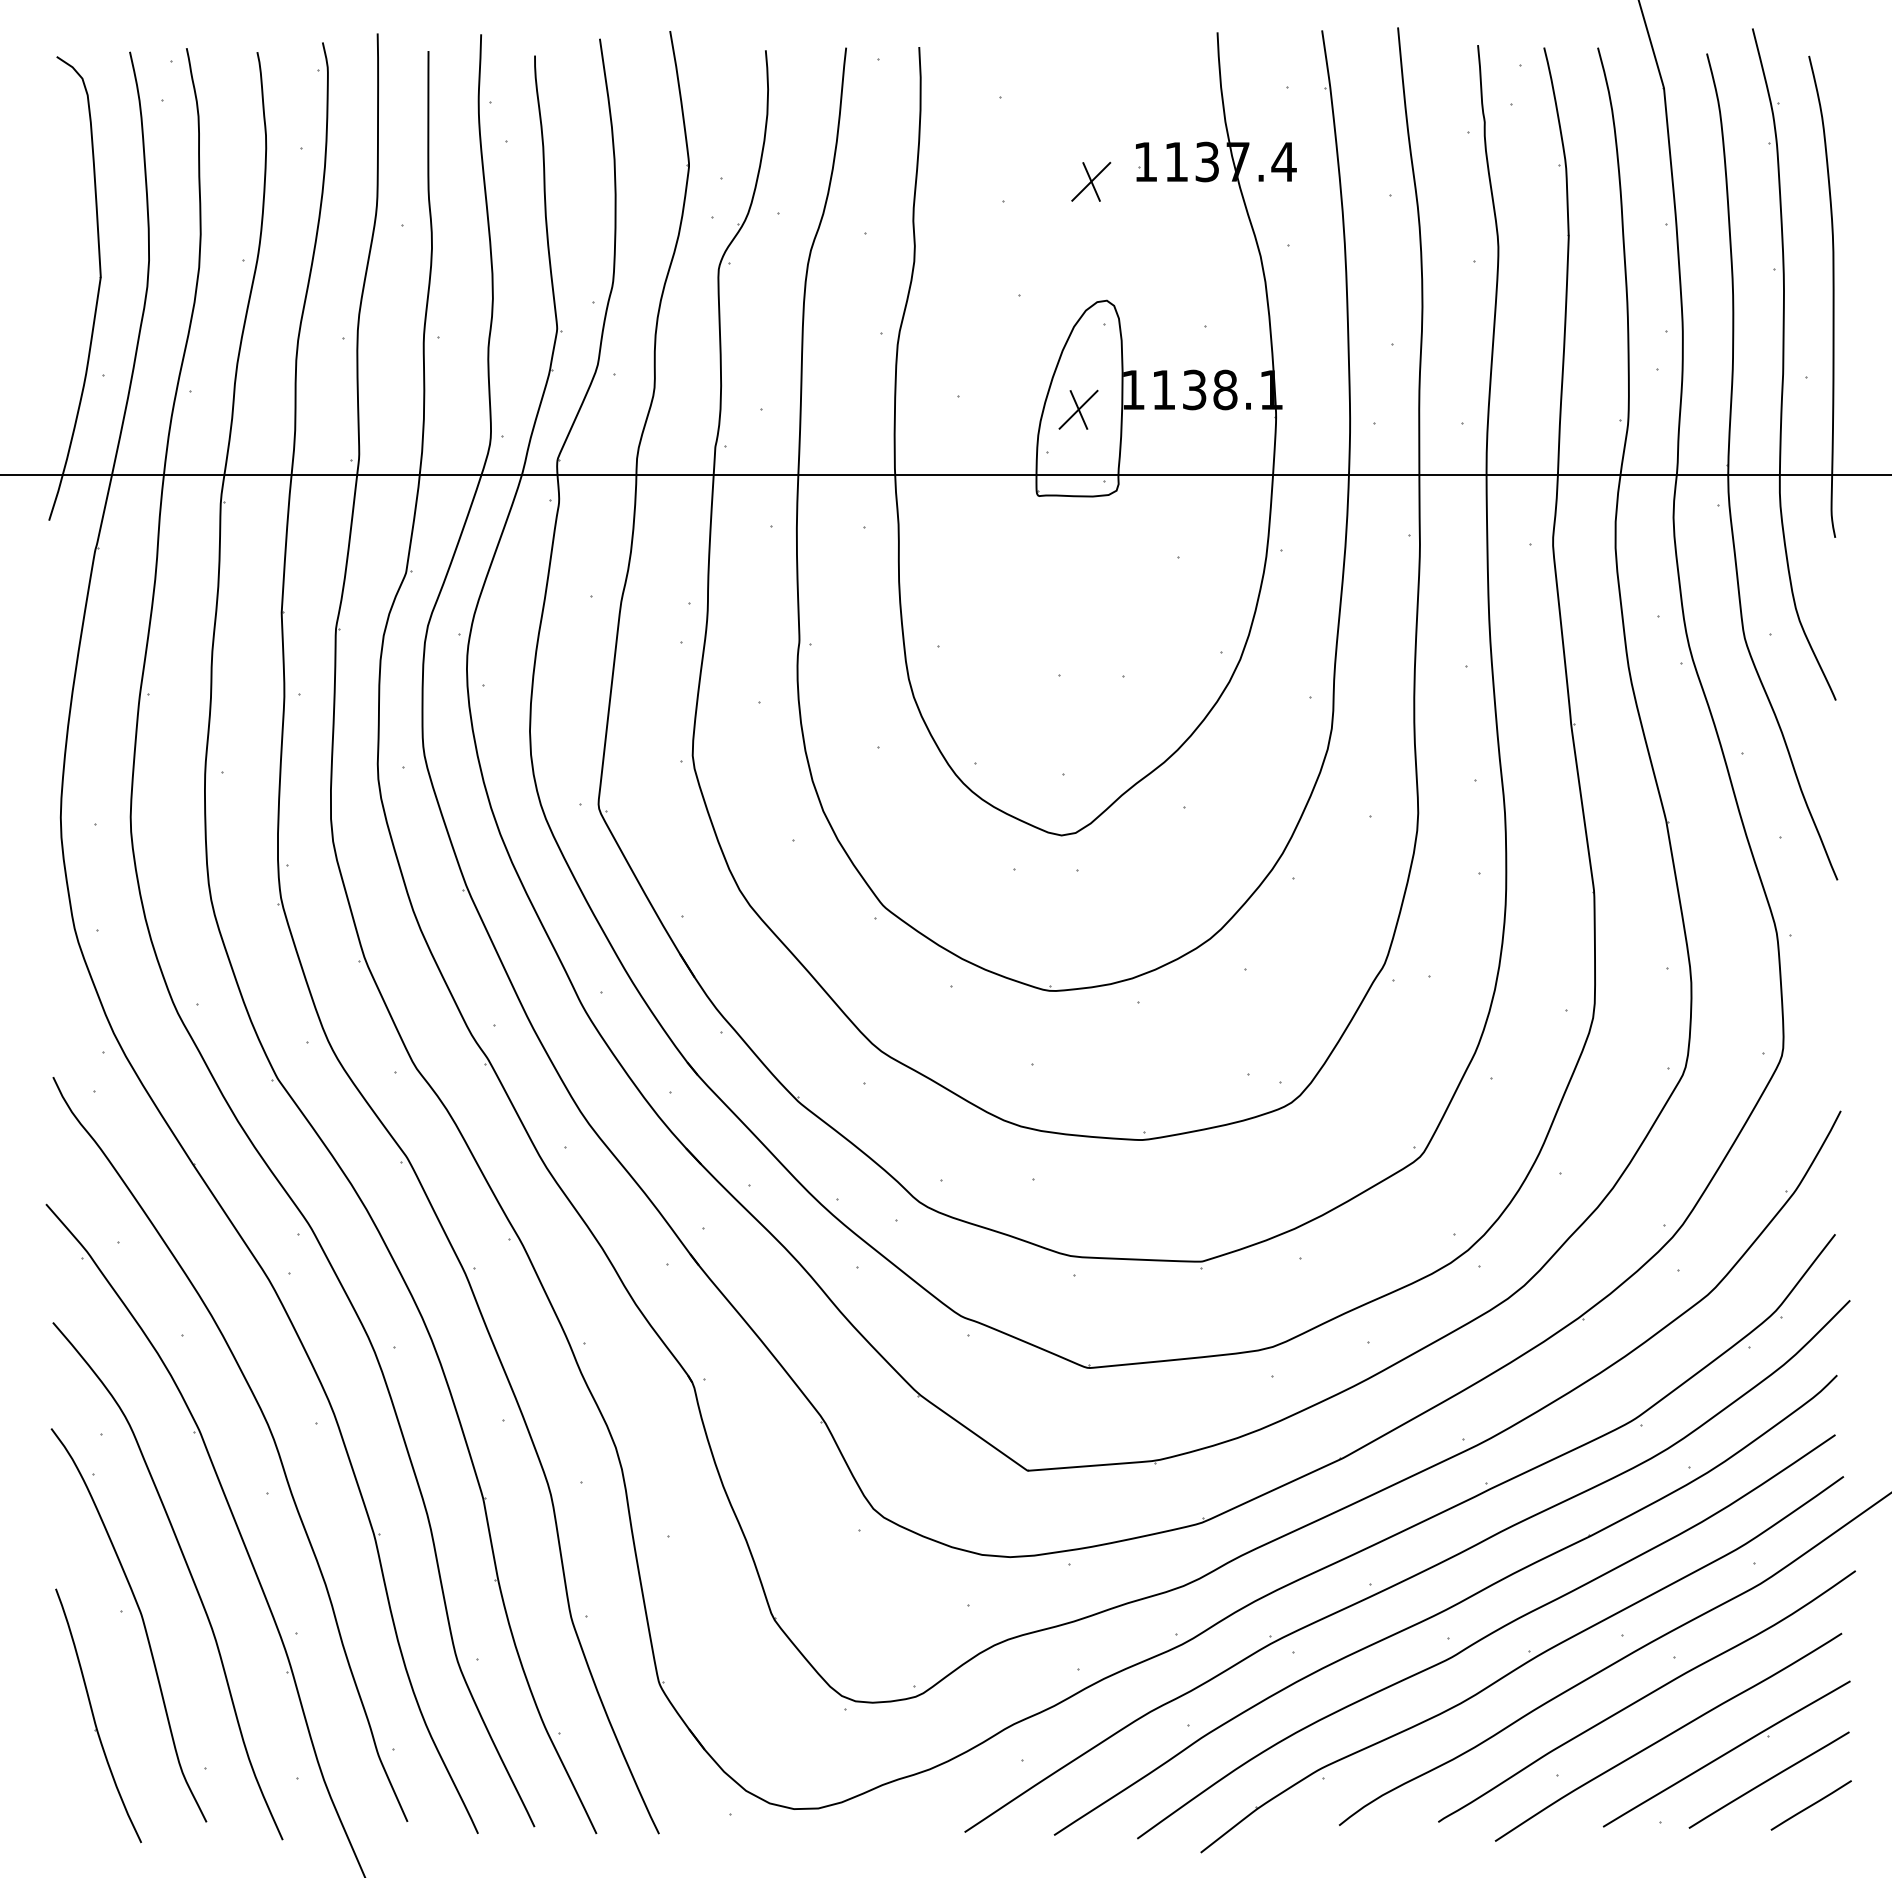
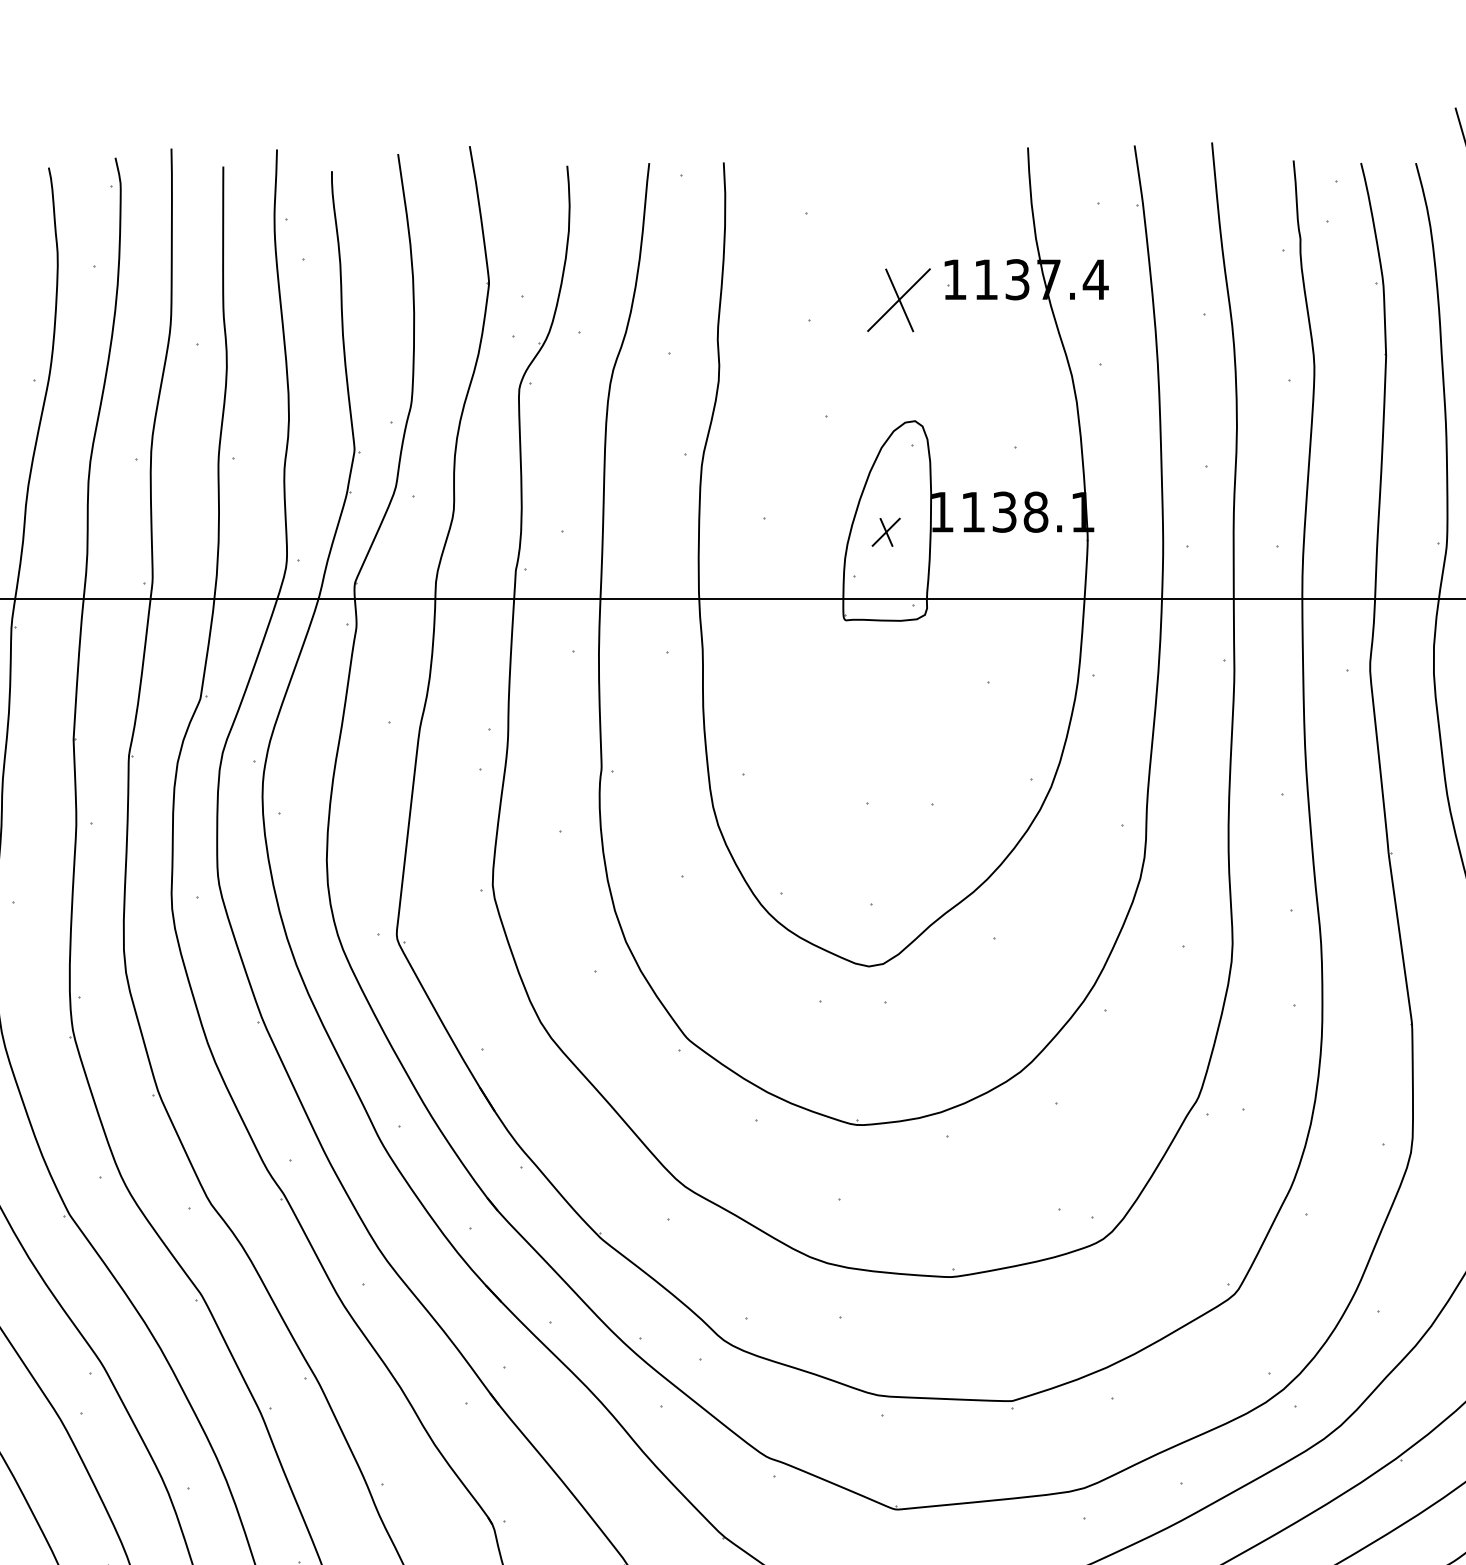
part: (1091, 181) -> (899, 299), size x1.6
part: (1078, 409) -> (886, 532), size x0.7

